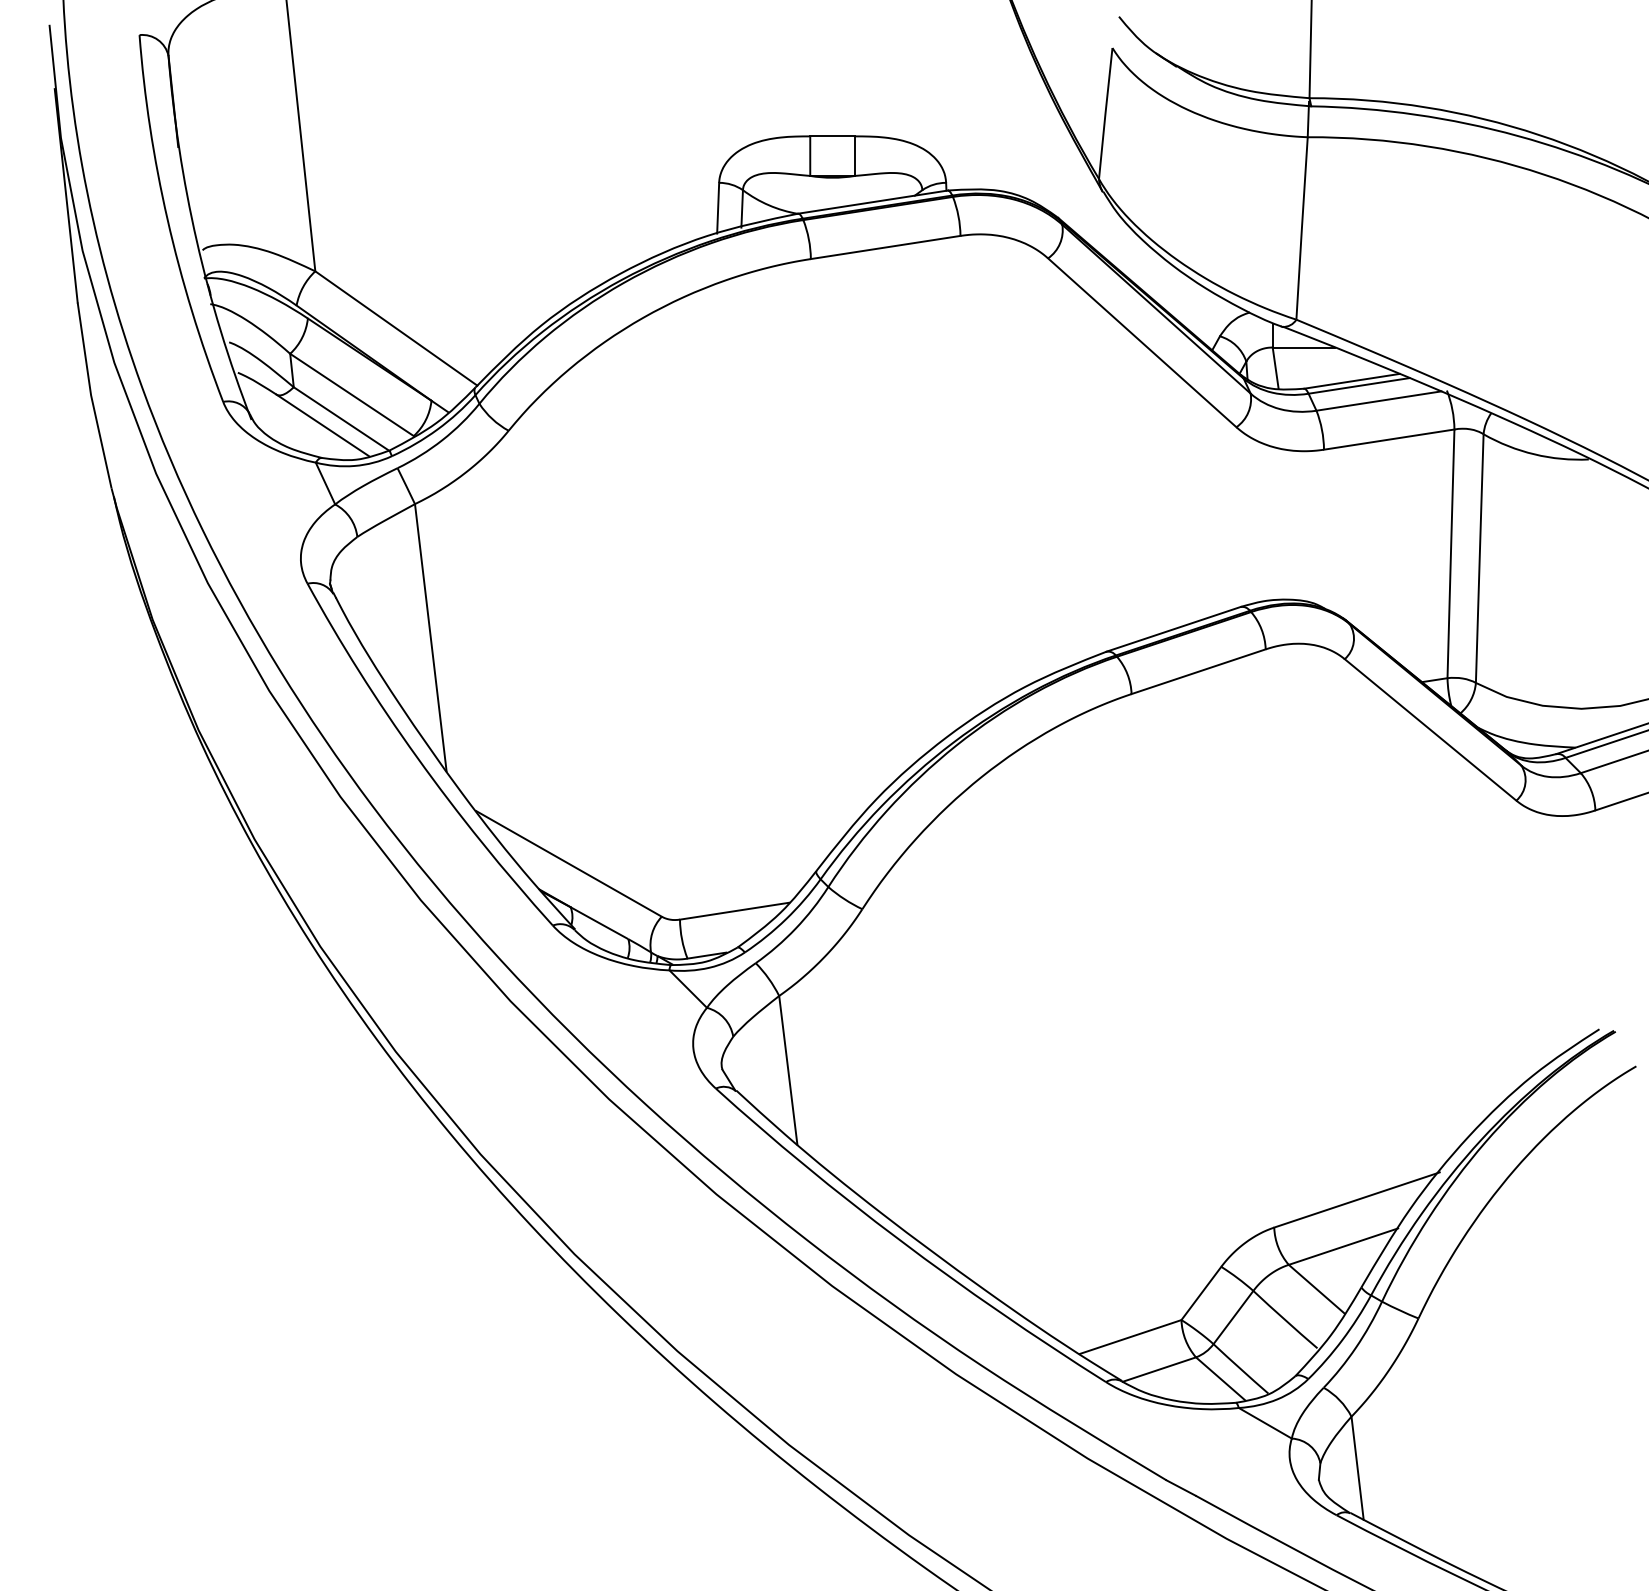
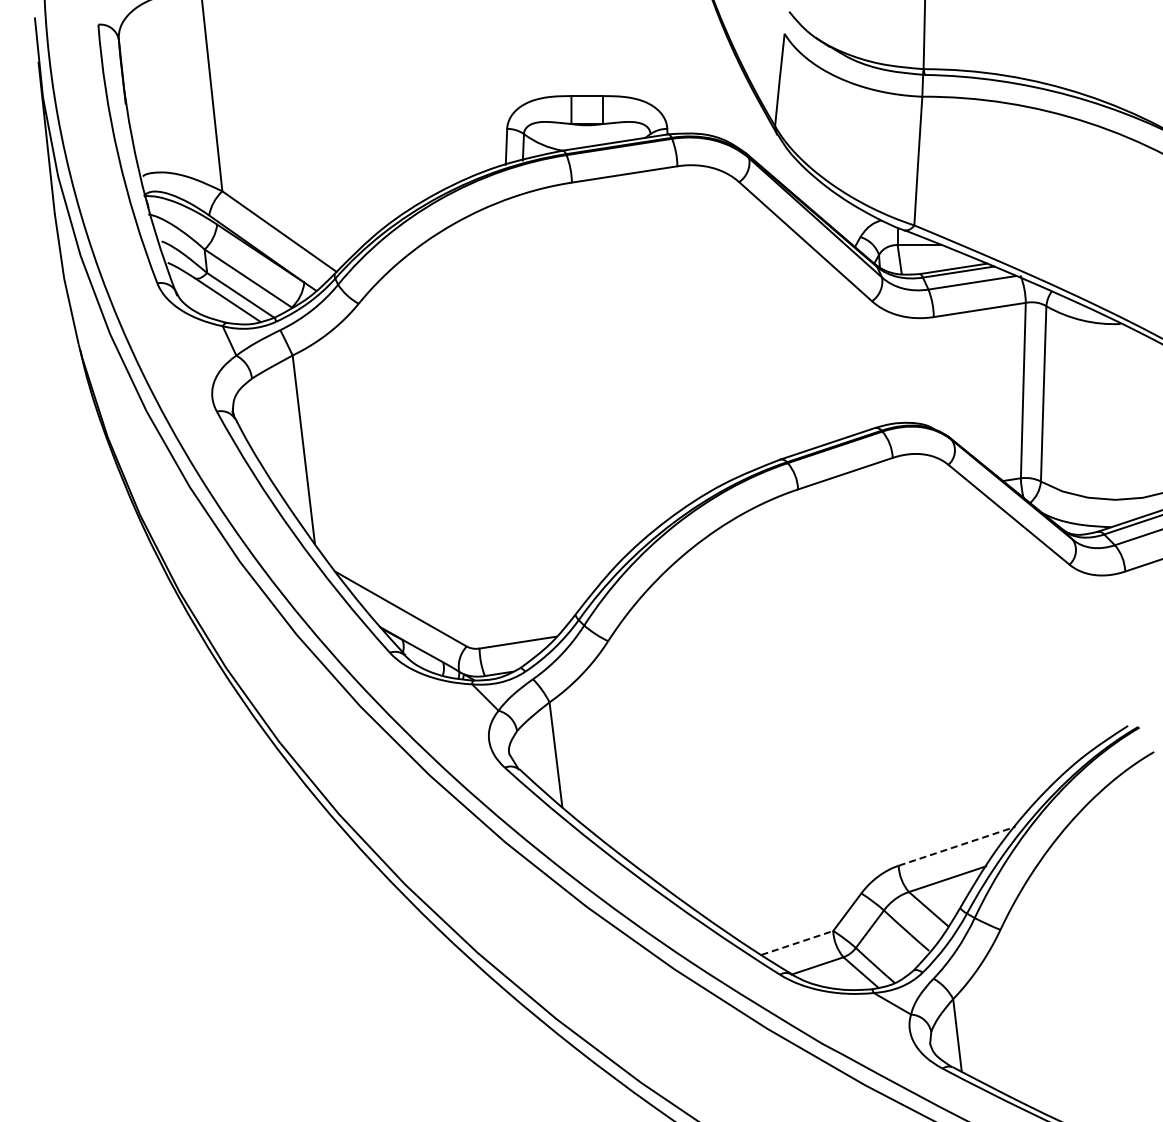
line: (1357, 1200) -> (957, 846), solid -> dashed
line: (1130, 1336) -> (797, 942), solid -> dashed

